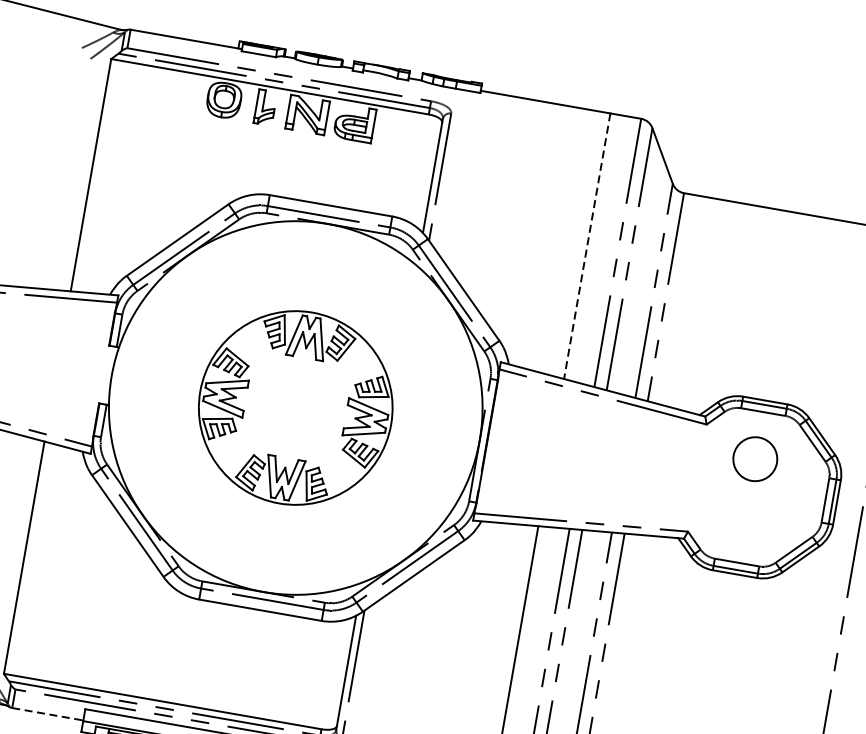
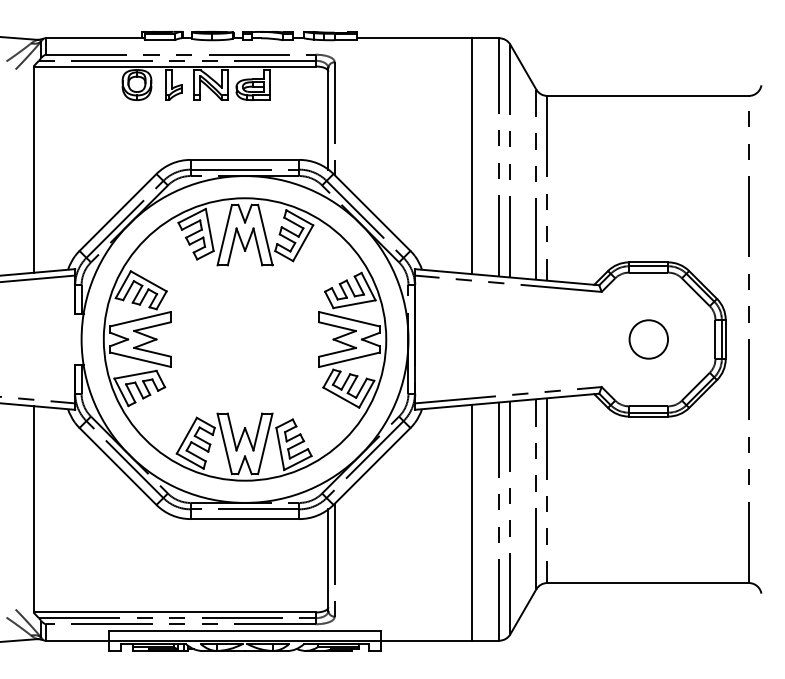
line: (586, 246) -> (471, 156), dashed -> solid
part: (295, 407) -> (244, 339), size x1.67
circle: (754, 459) -> (648, 339), moved
line: (47, 714) -> (77, 640), dashed -> solid

